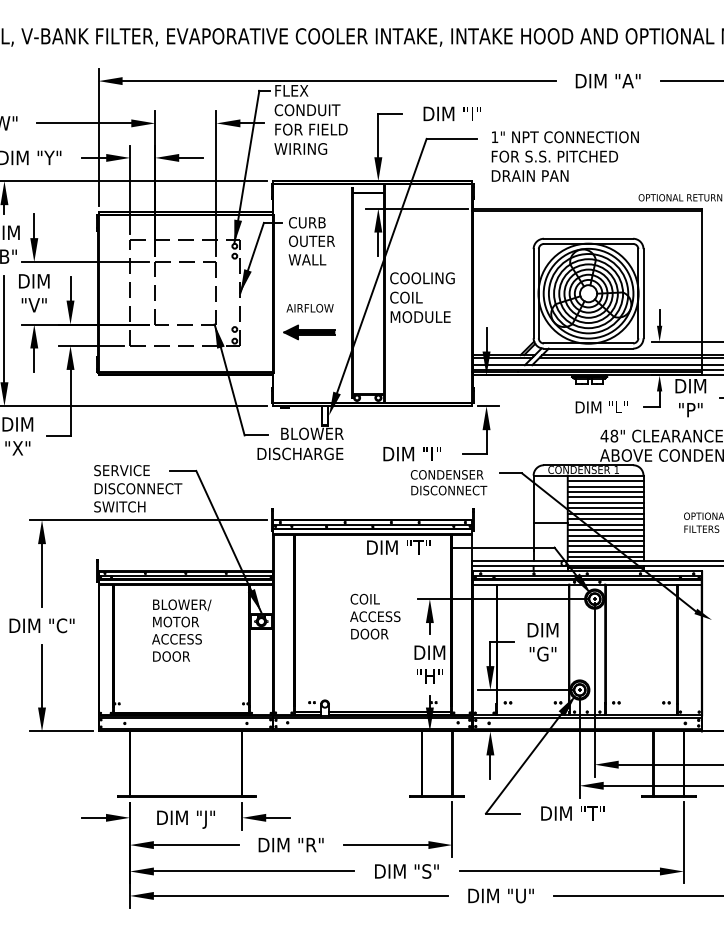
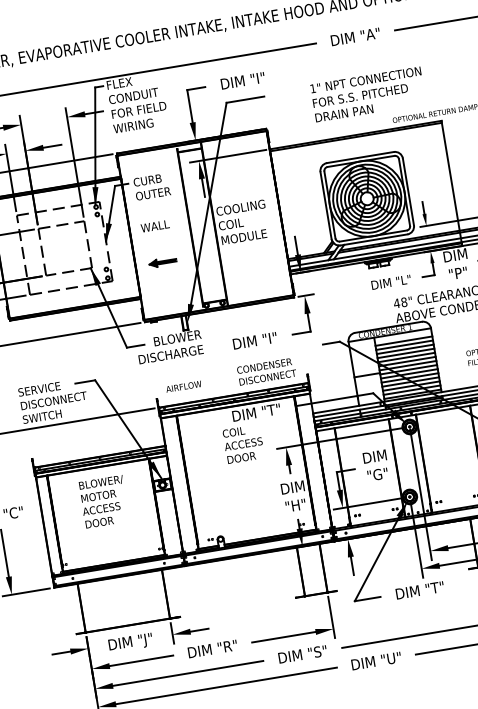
text: (564, 156) -> (367, 94), moved
text: (307, 259) -> (155, 225), moved
text: (309, 308) -> (183, 386), moved
part: (309, 332) -> (162, 262), size x0.7
line: (605, 481) -> (403, 337), removed
text: (448, 482) -> (266, 371), moved
text: (375, 616) -> (243, 443), moved

